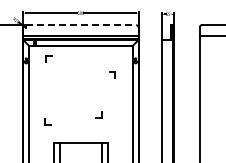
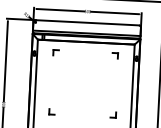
line: (81, 25) -> (87, 23), dashed -> solid
part: (112, 74) -> (115, 55), moved
part: (98, 114) -> (113, 114), moved

